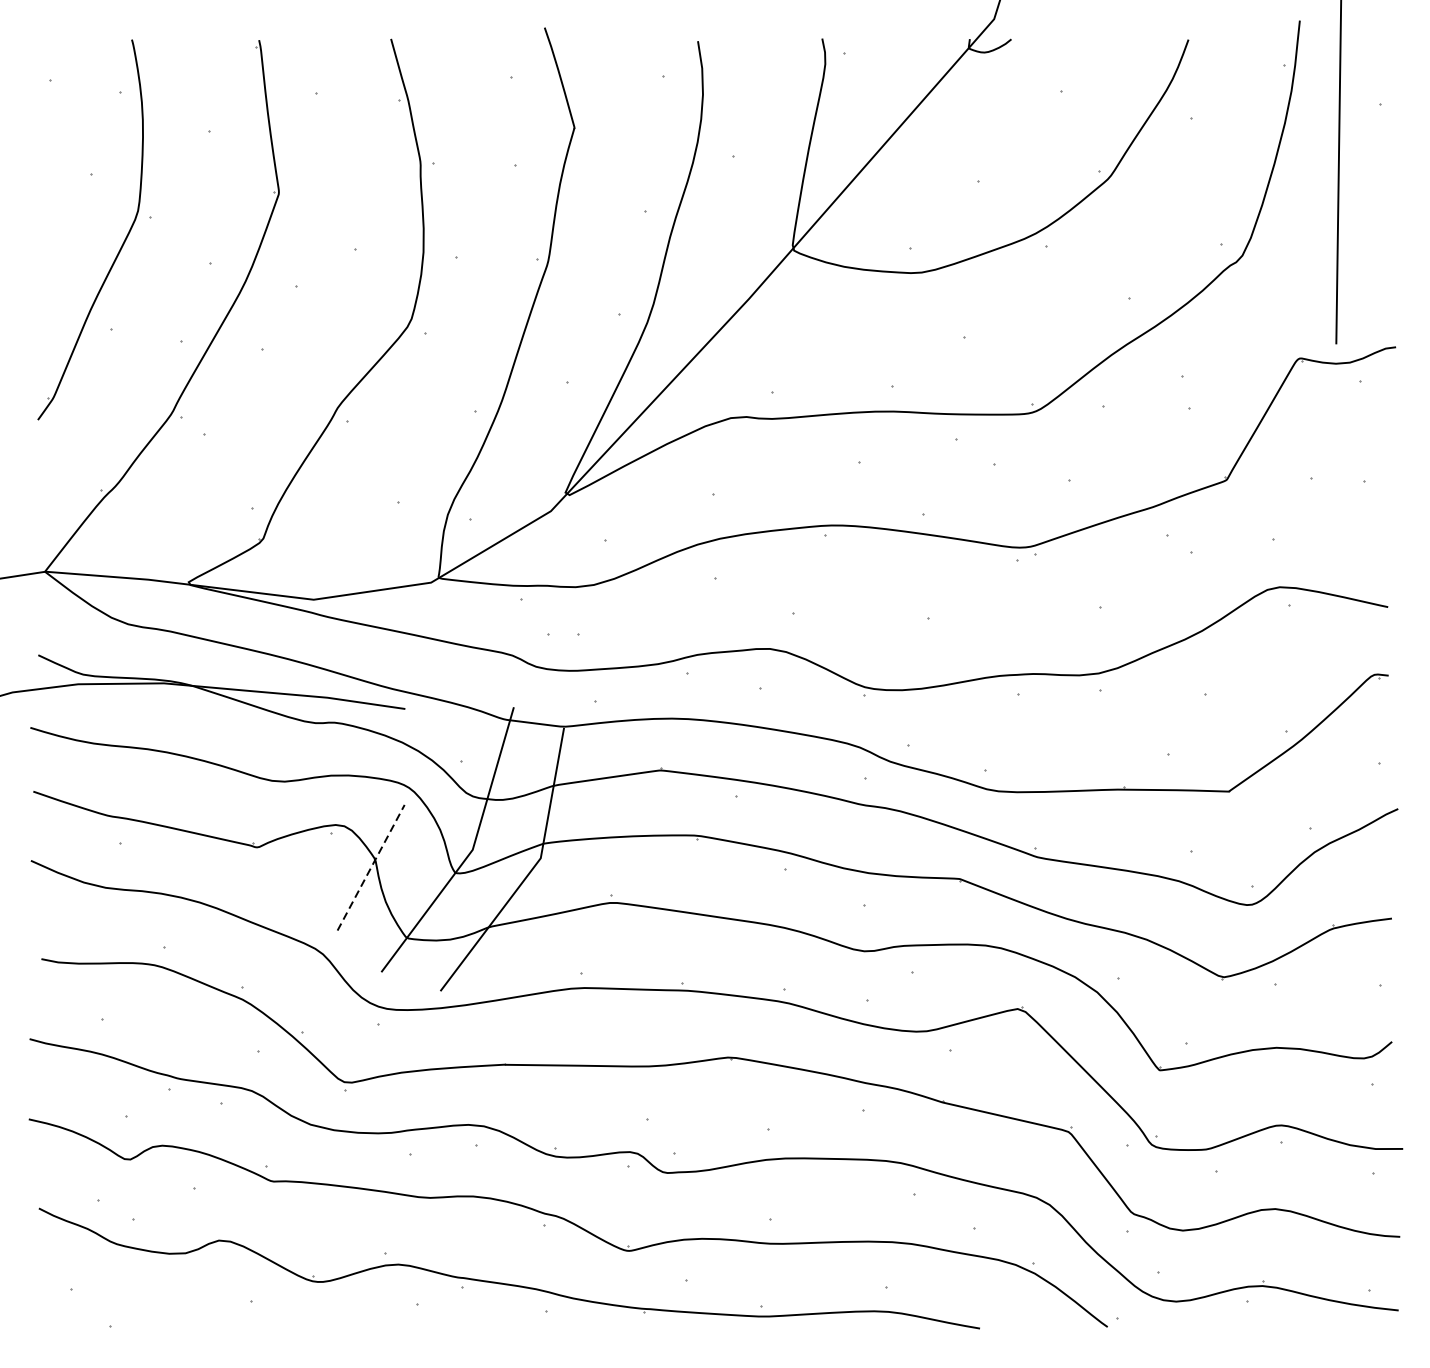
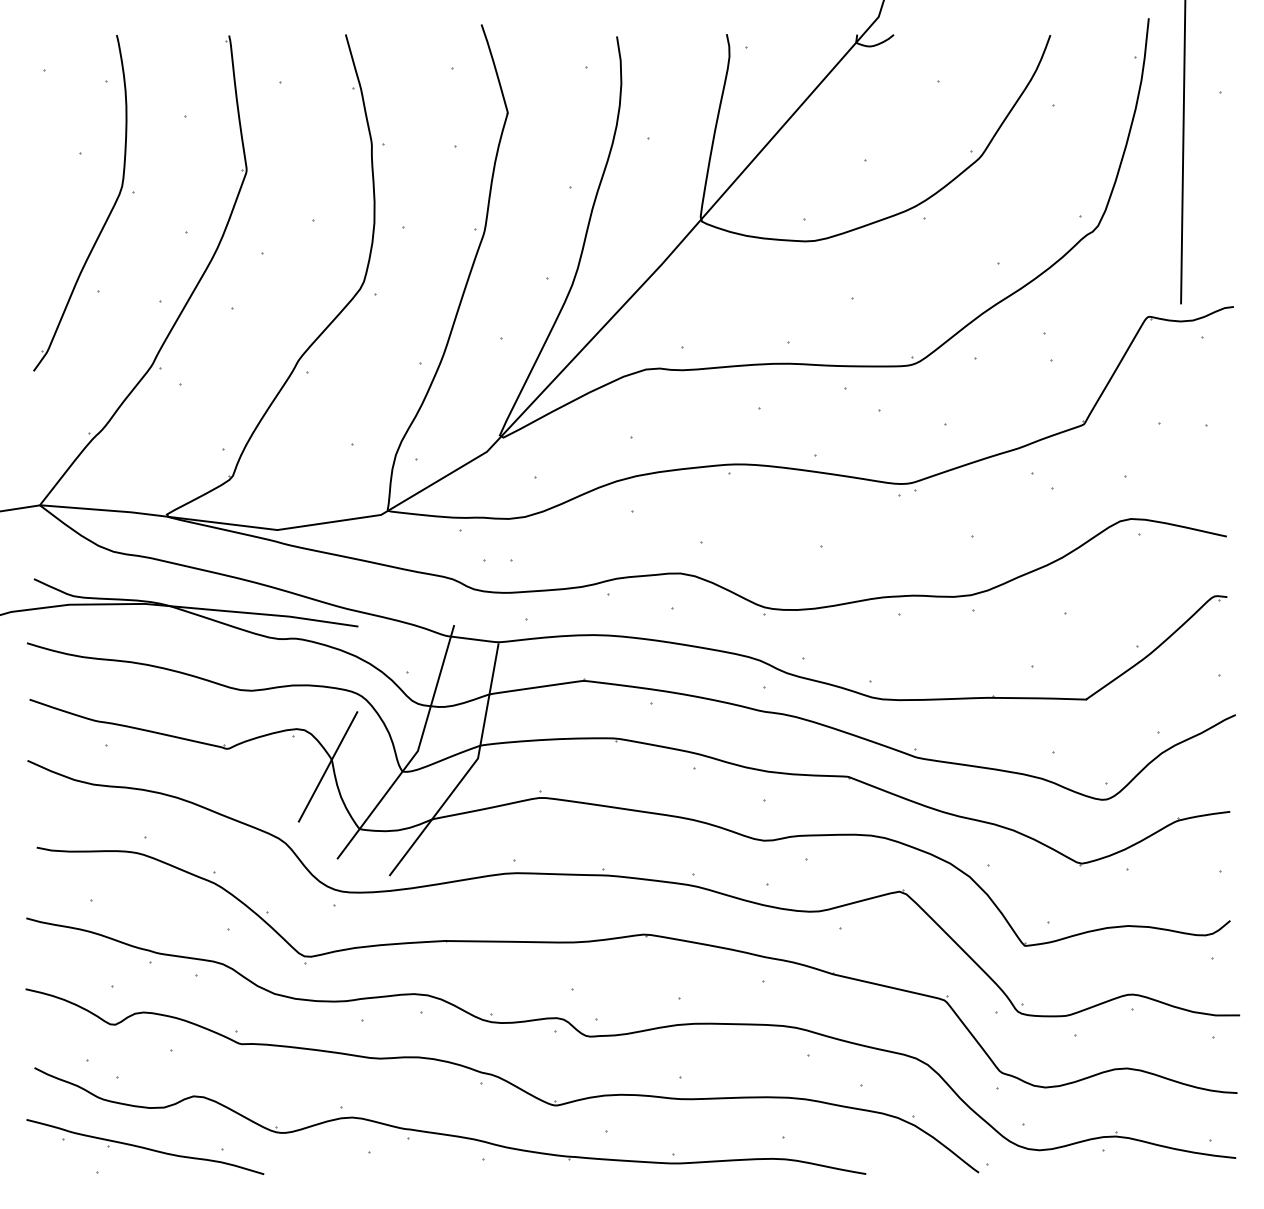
line: (371, 867) -> (328, 766), dashed -> solid
part: (164, 1298) -> (145, 1147), added

